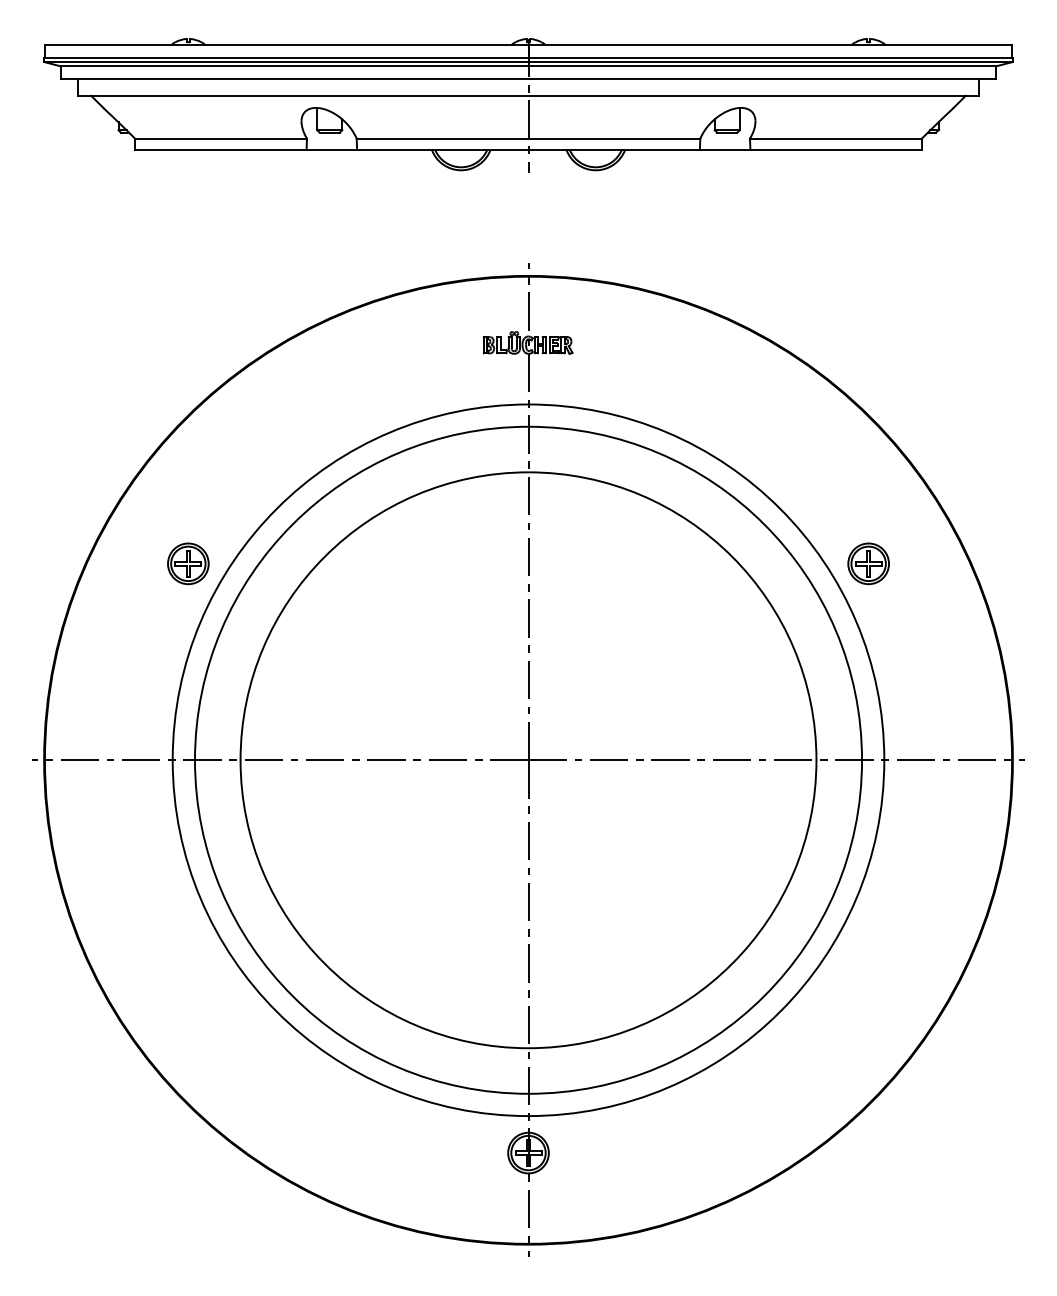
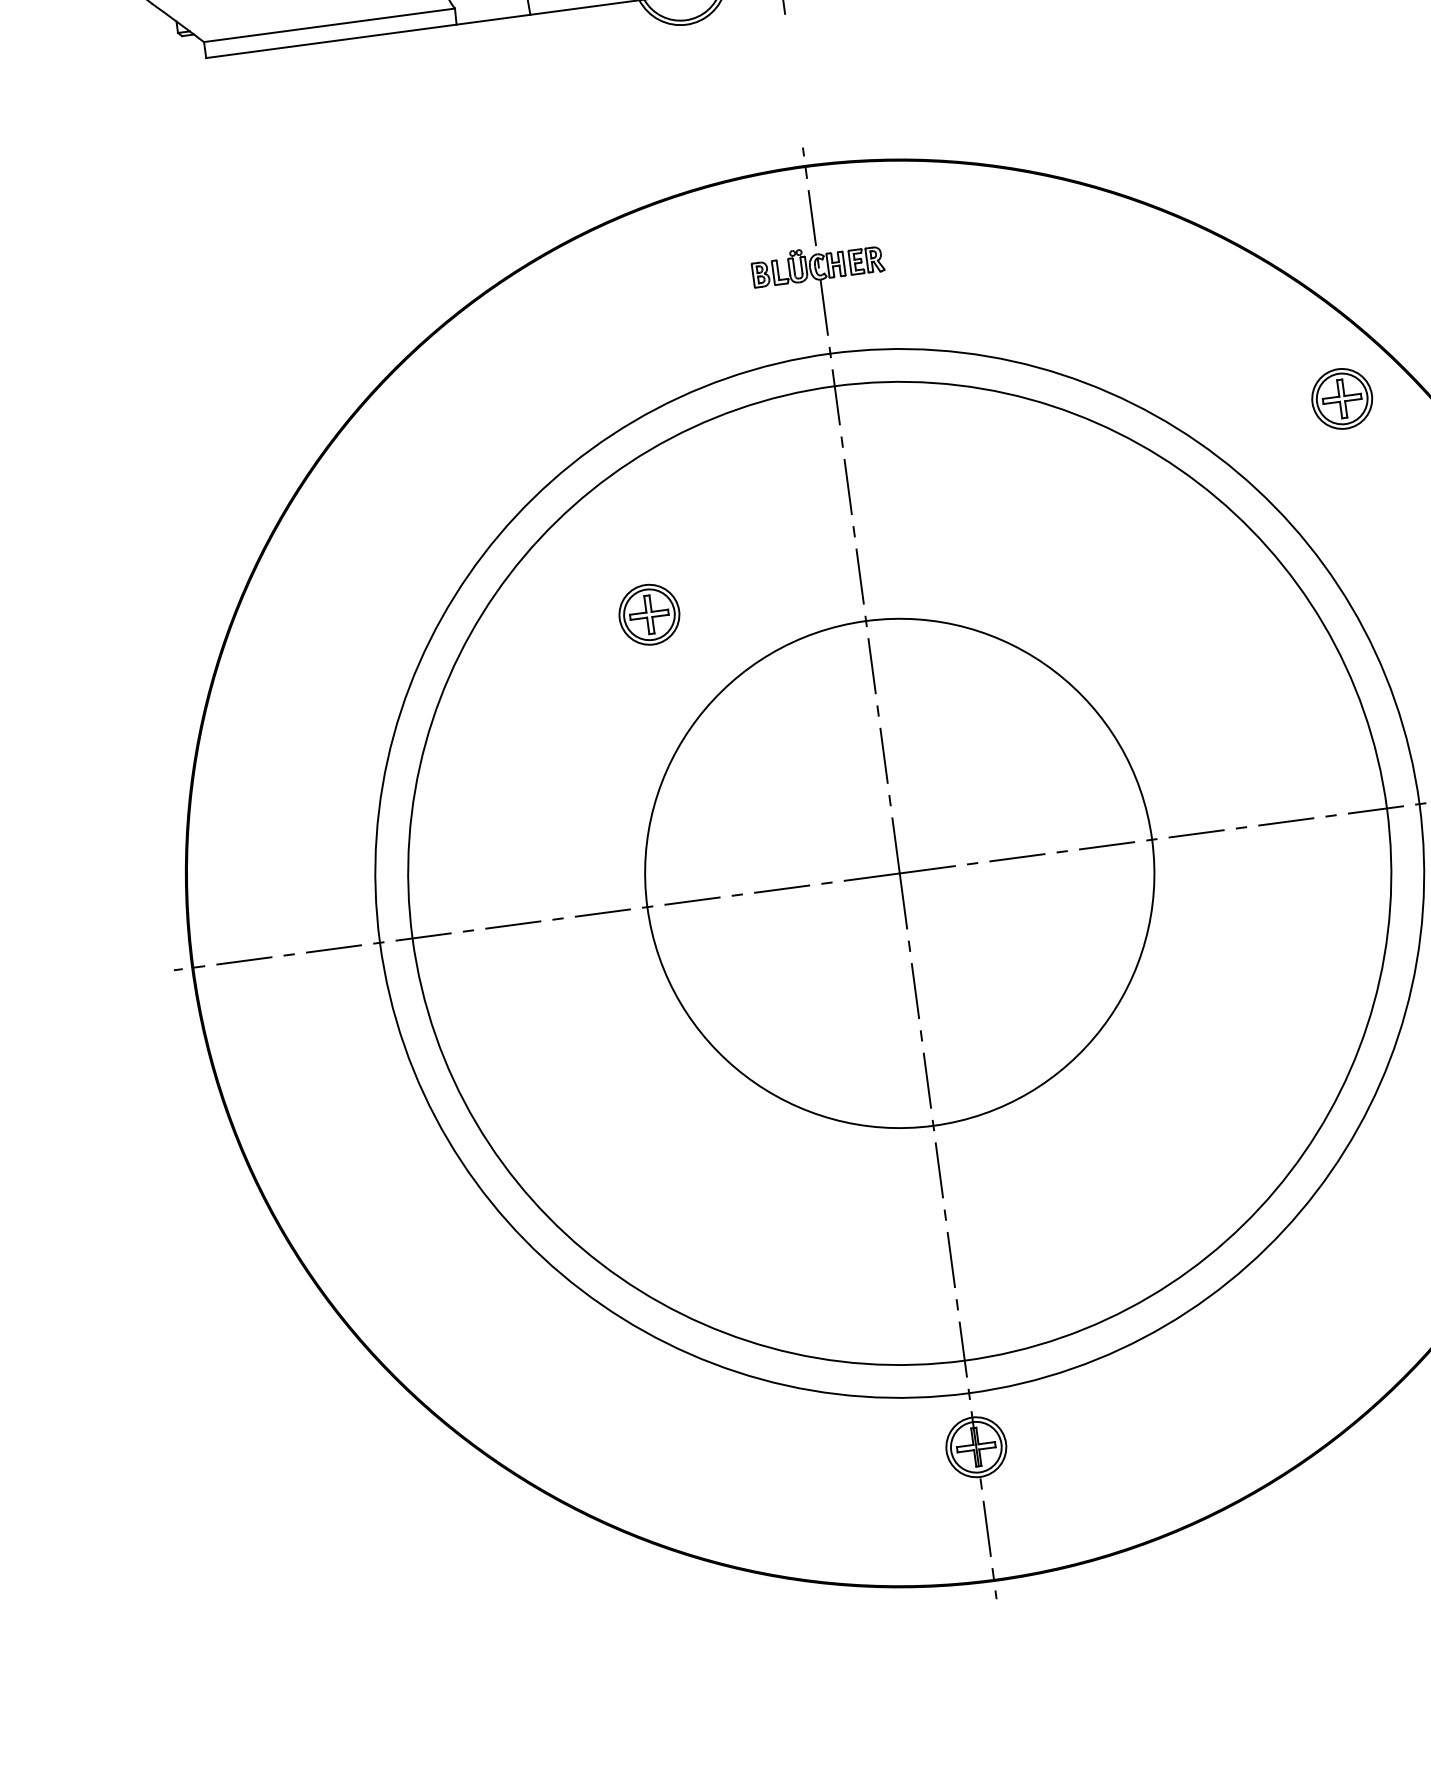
part: (188, 563) -> (649, 614), moved
part: (868, 563) -> (1341, 398), moved
circle: (528, 760) -> (899, 873), size x0.6

